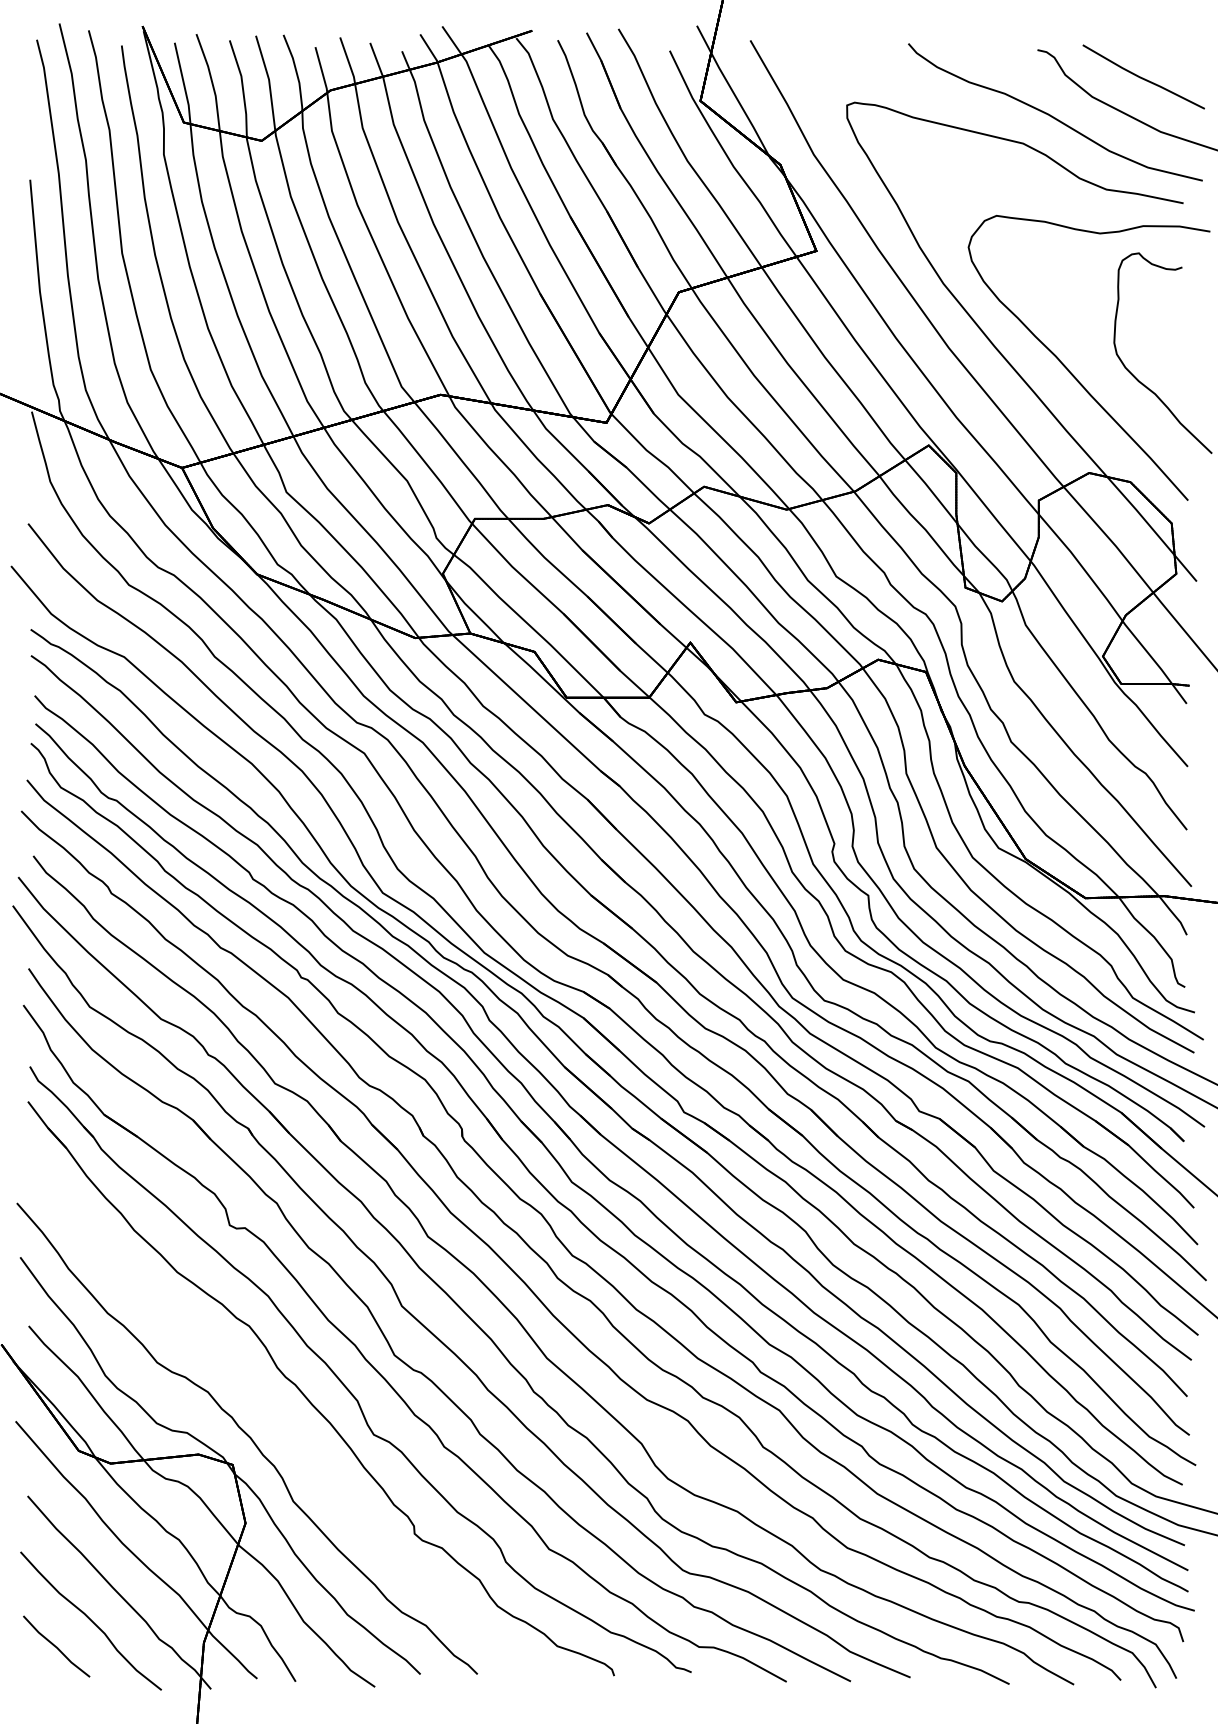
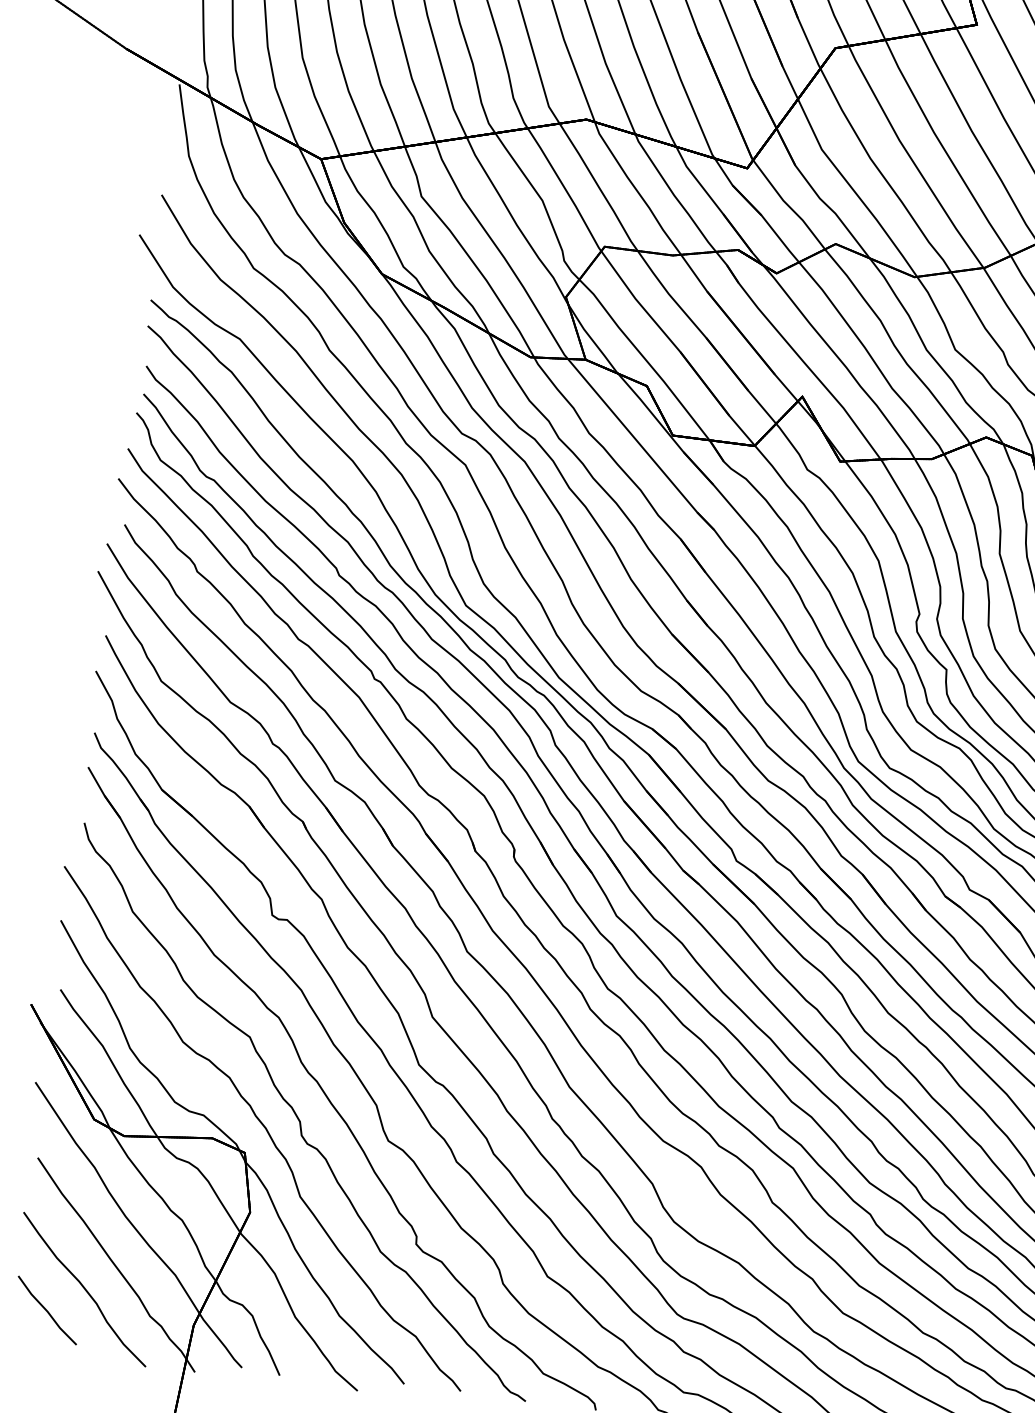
curve: (279, 1419) -> (296, 1113), added

